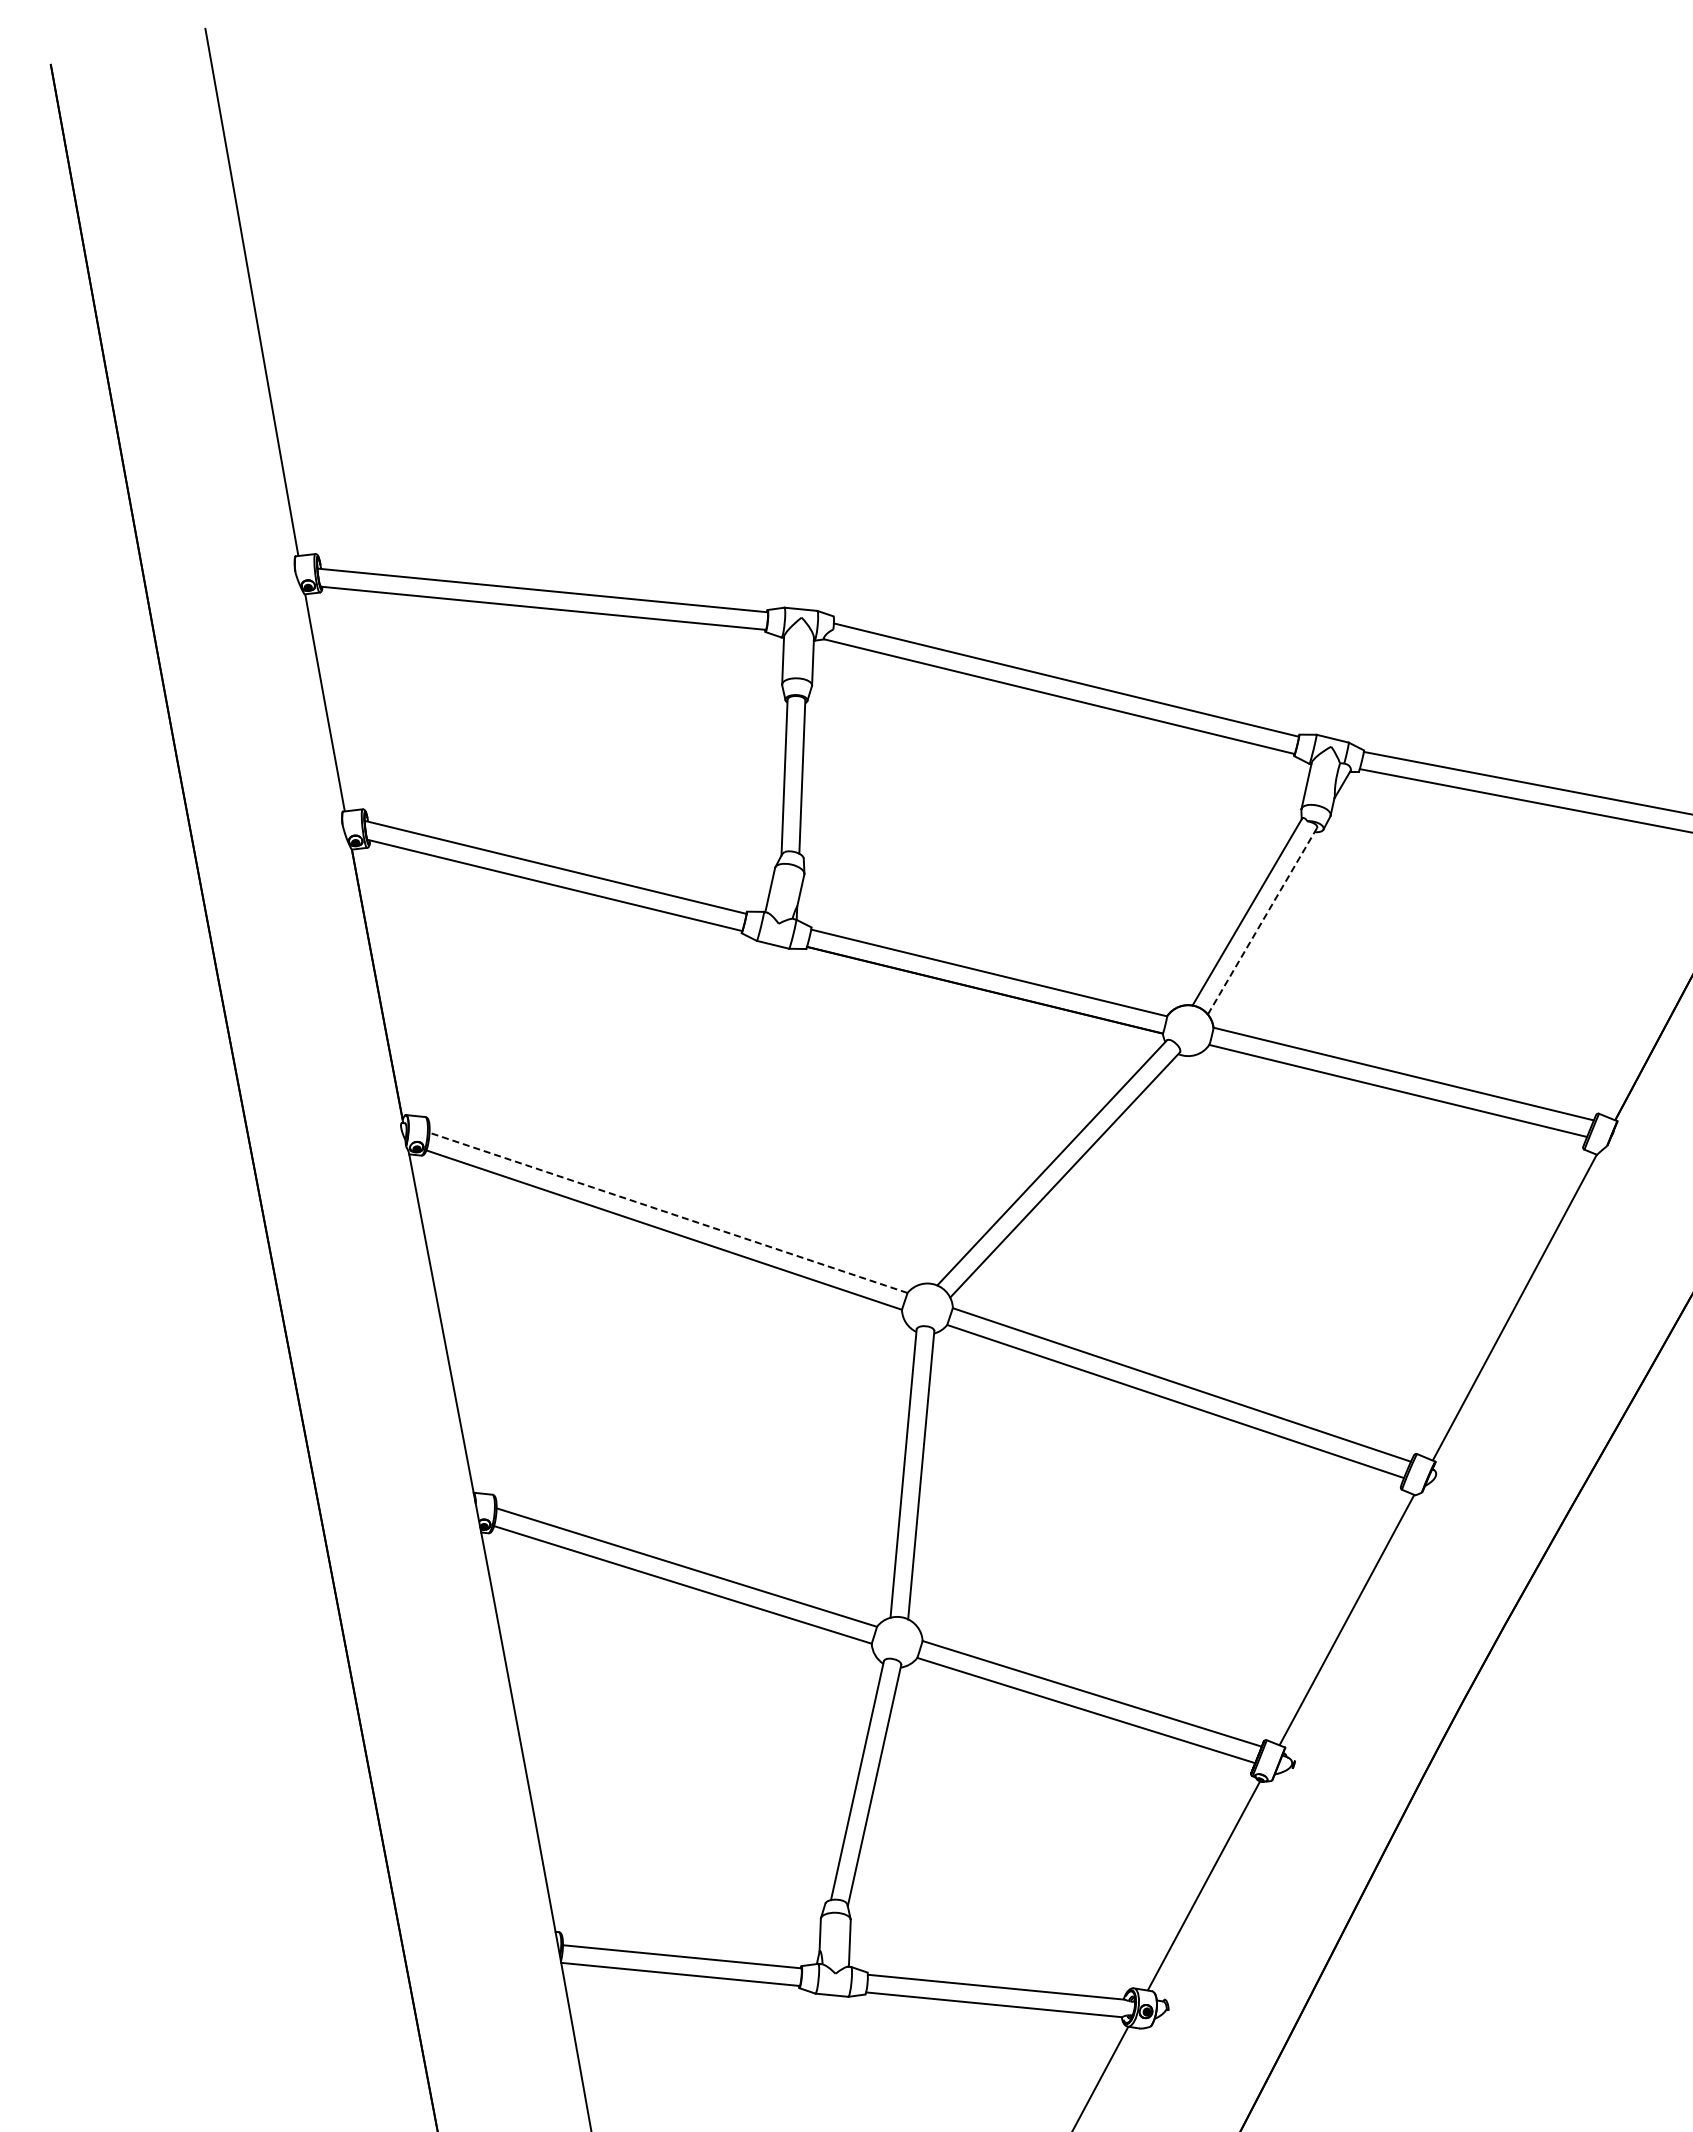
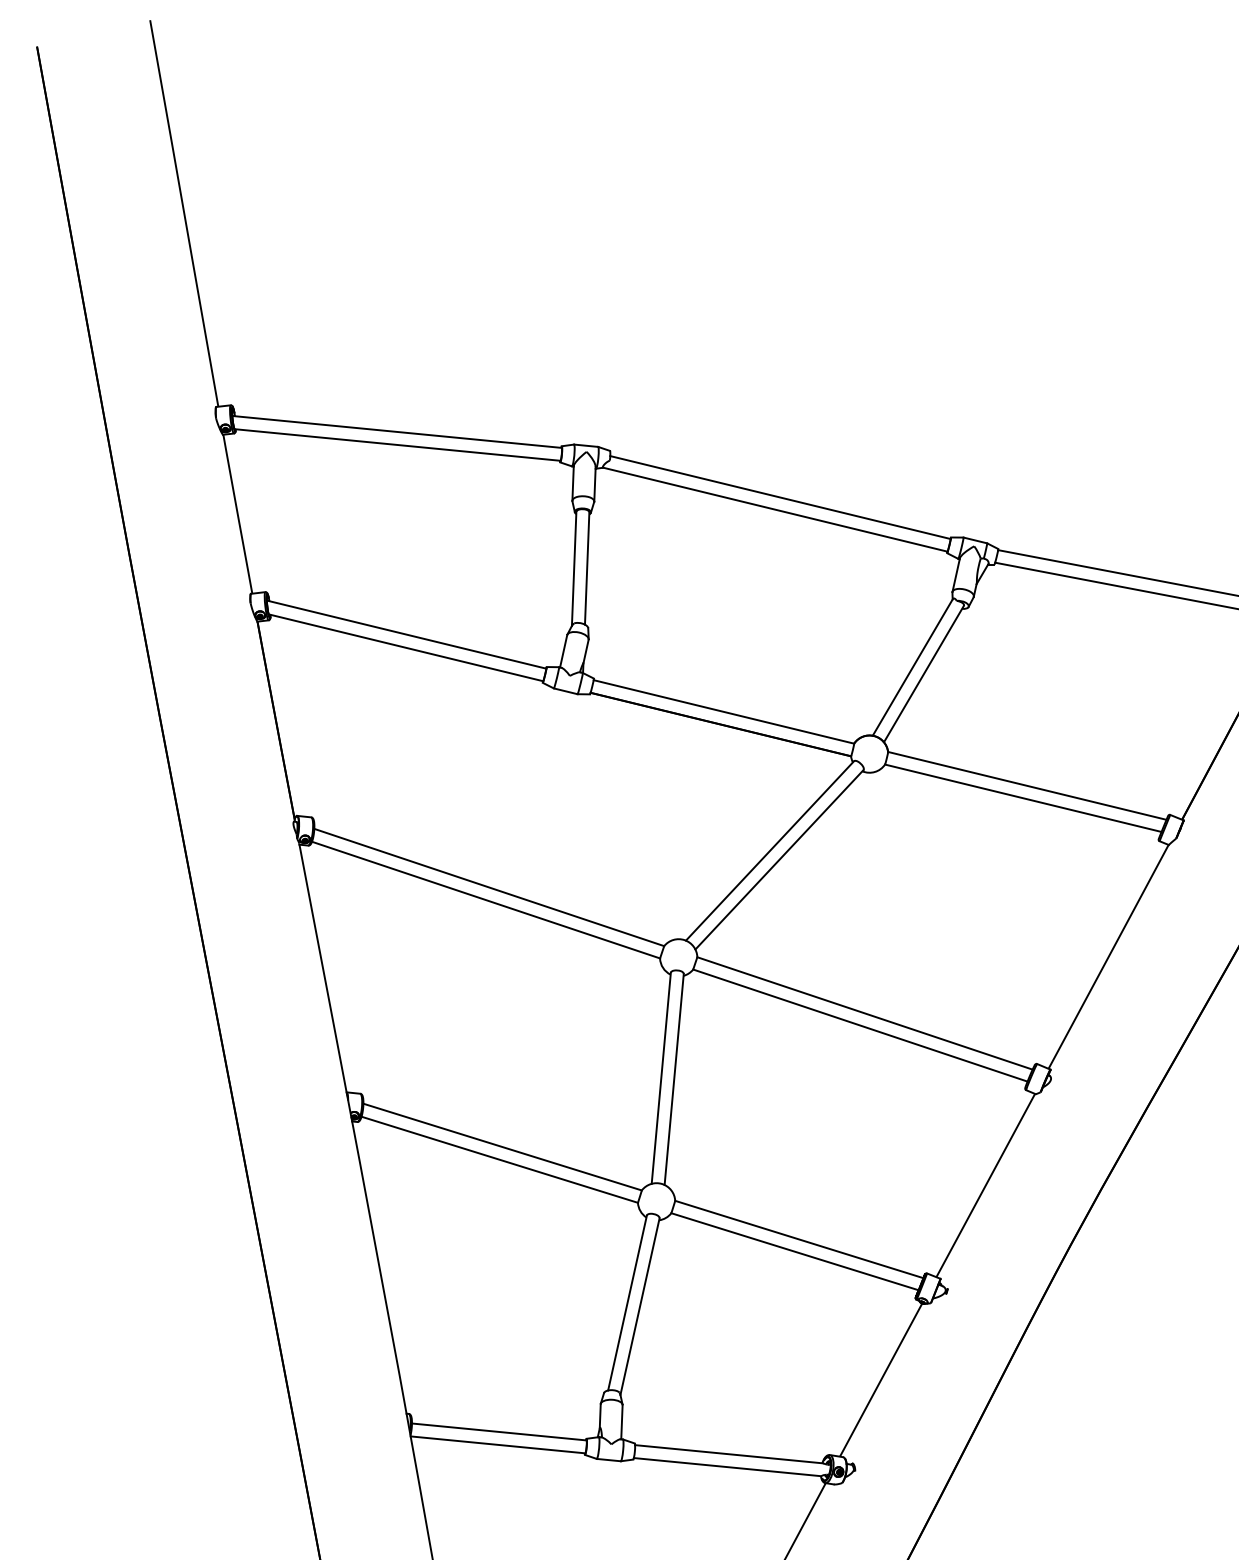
line: (1262, 921) -> (923, 674), dashed -> solid
line: (668, 1212) -> (489, 887), dashed -> solid

